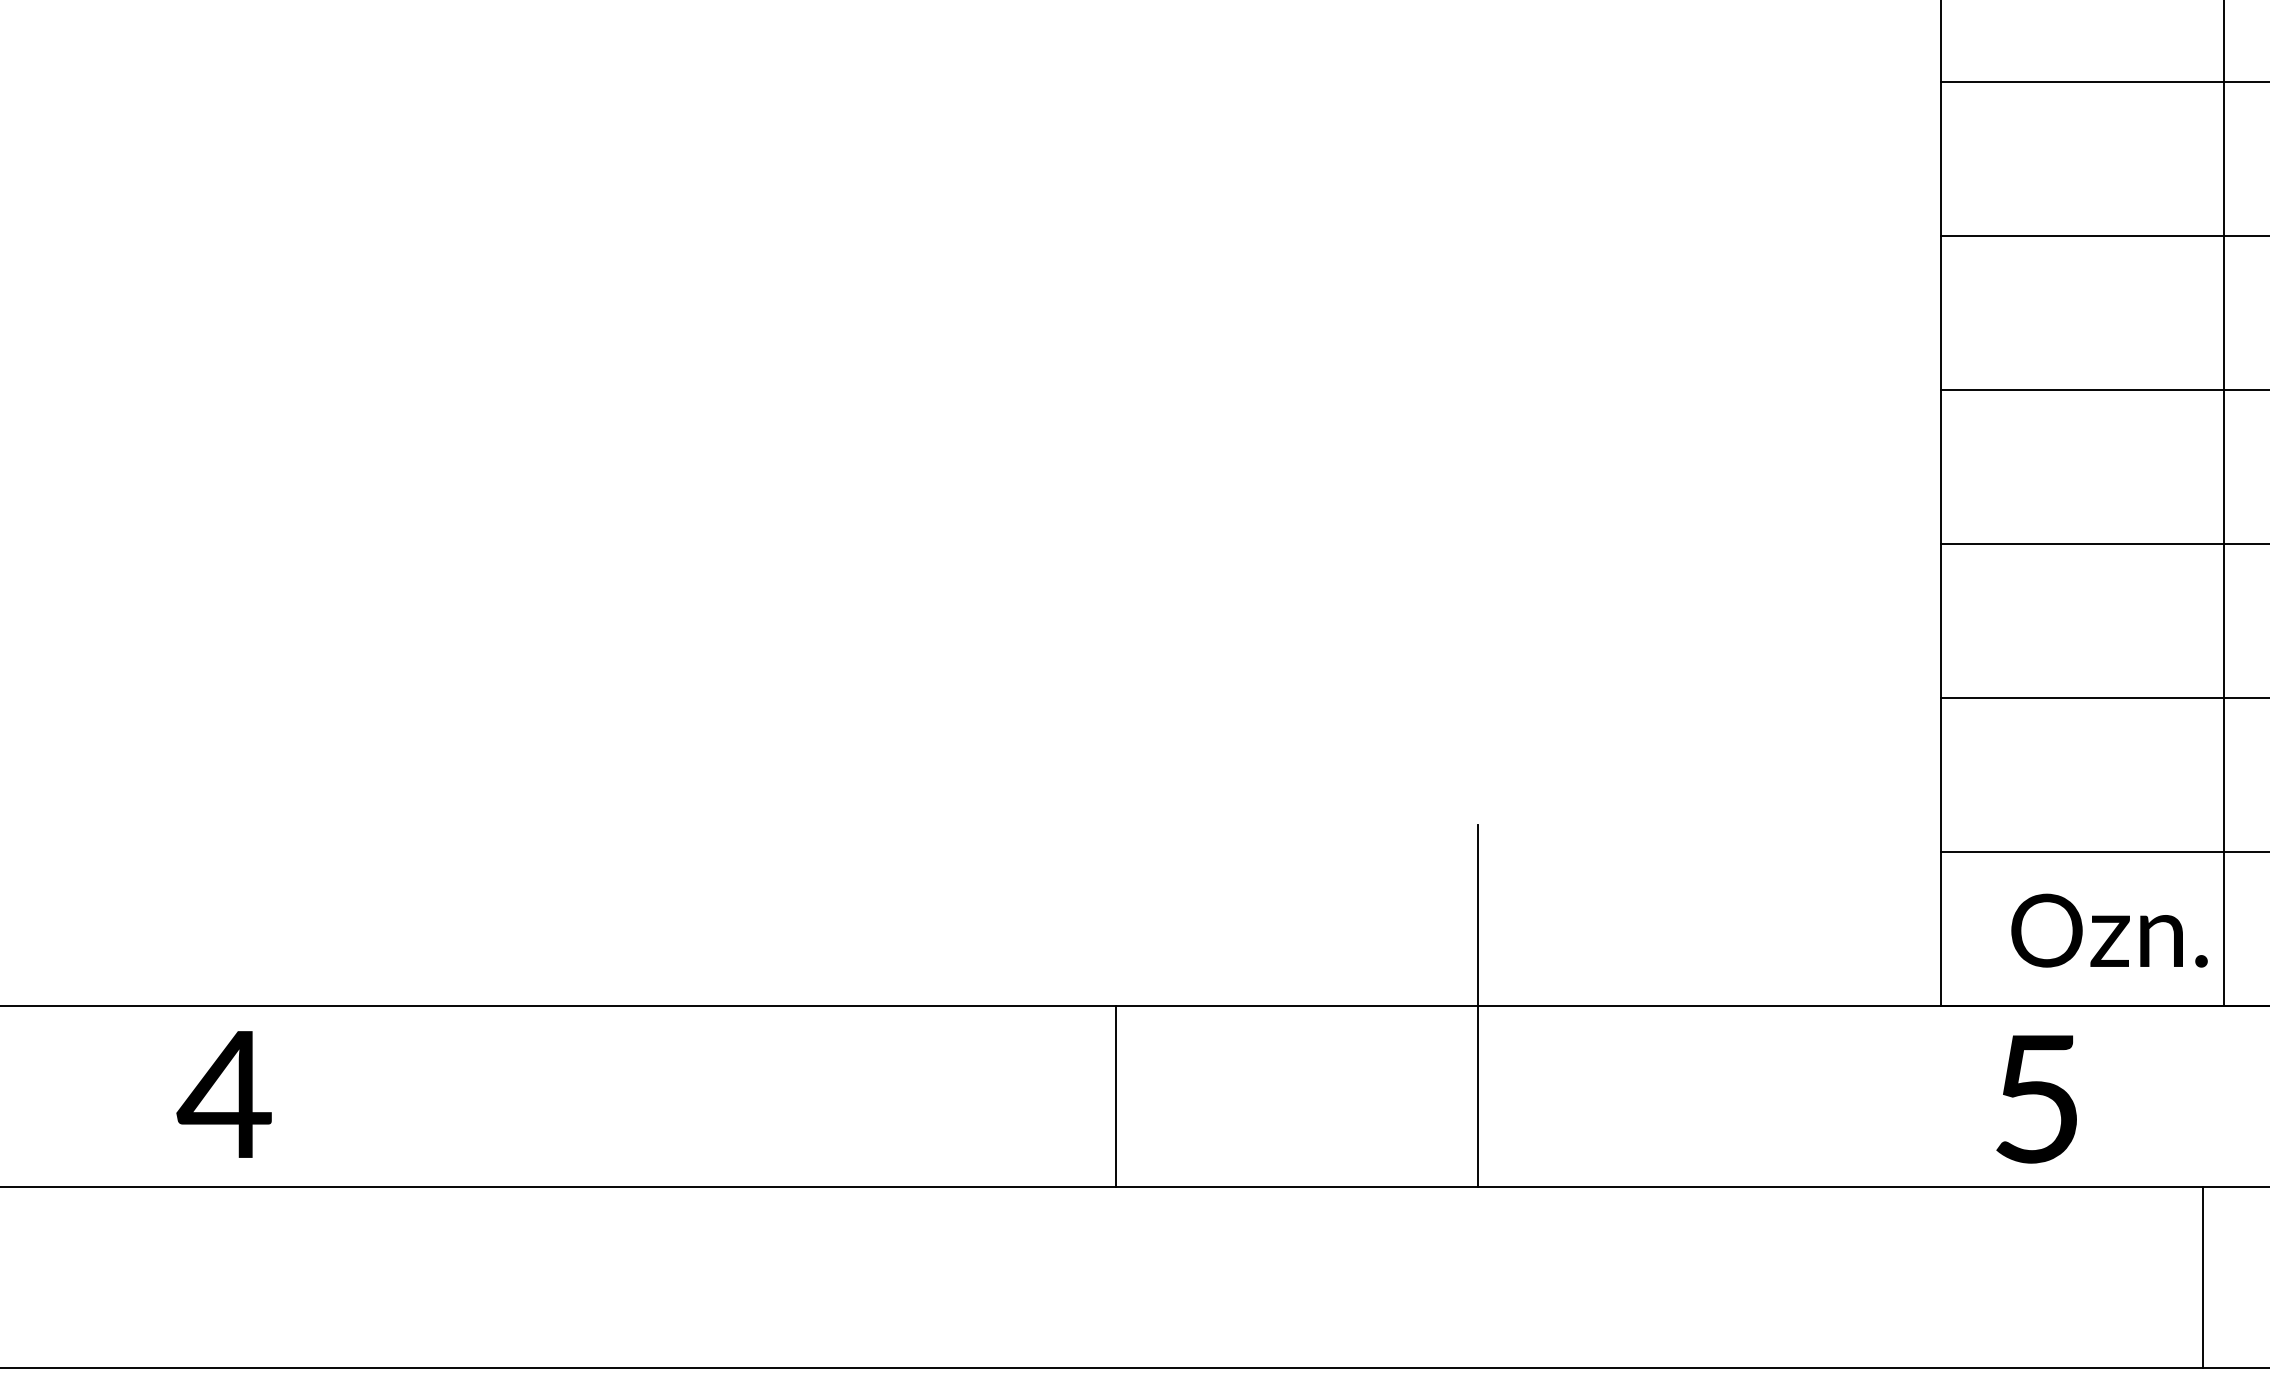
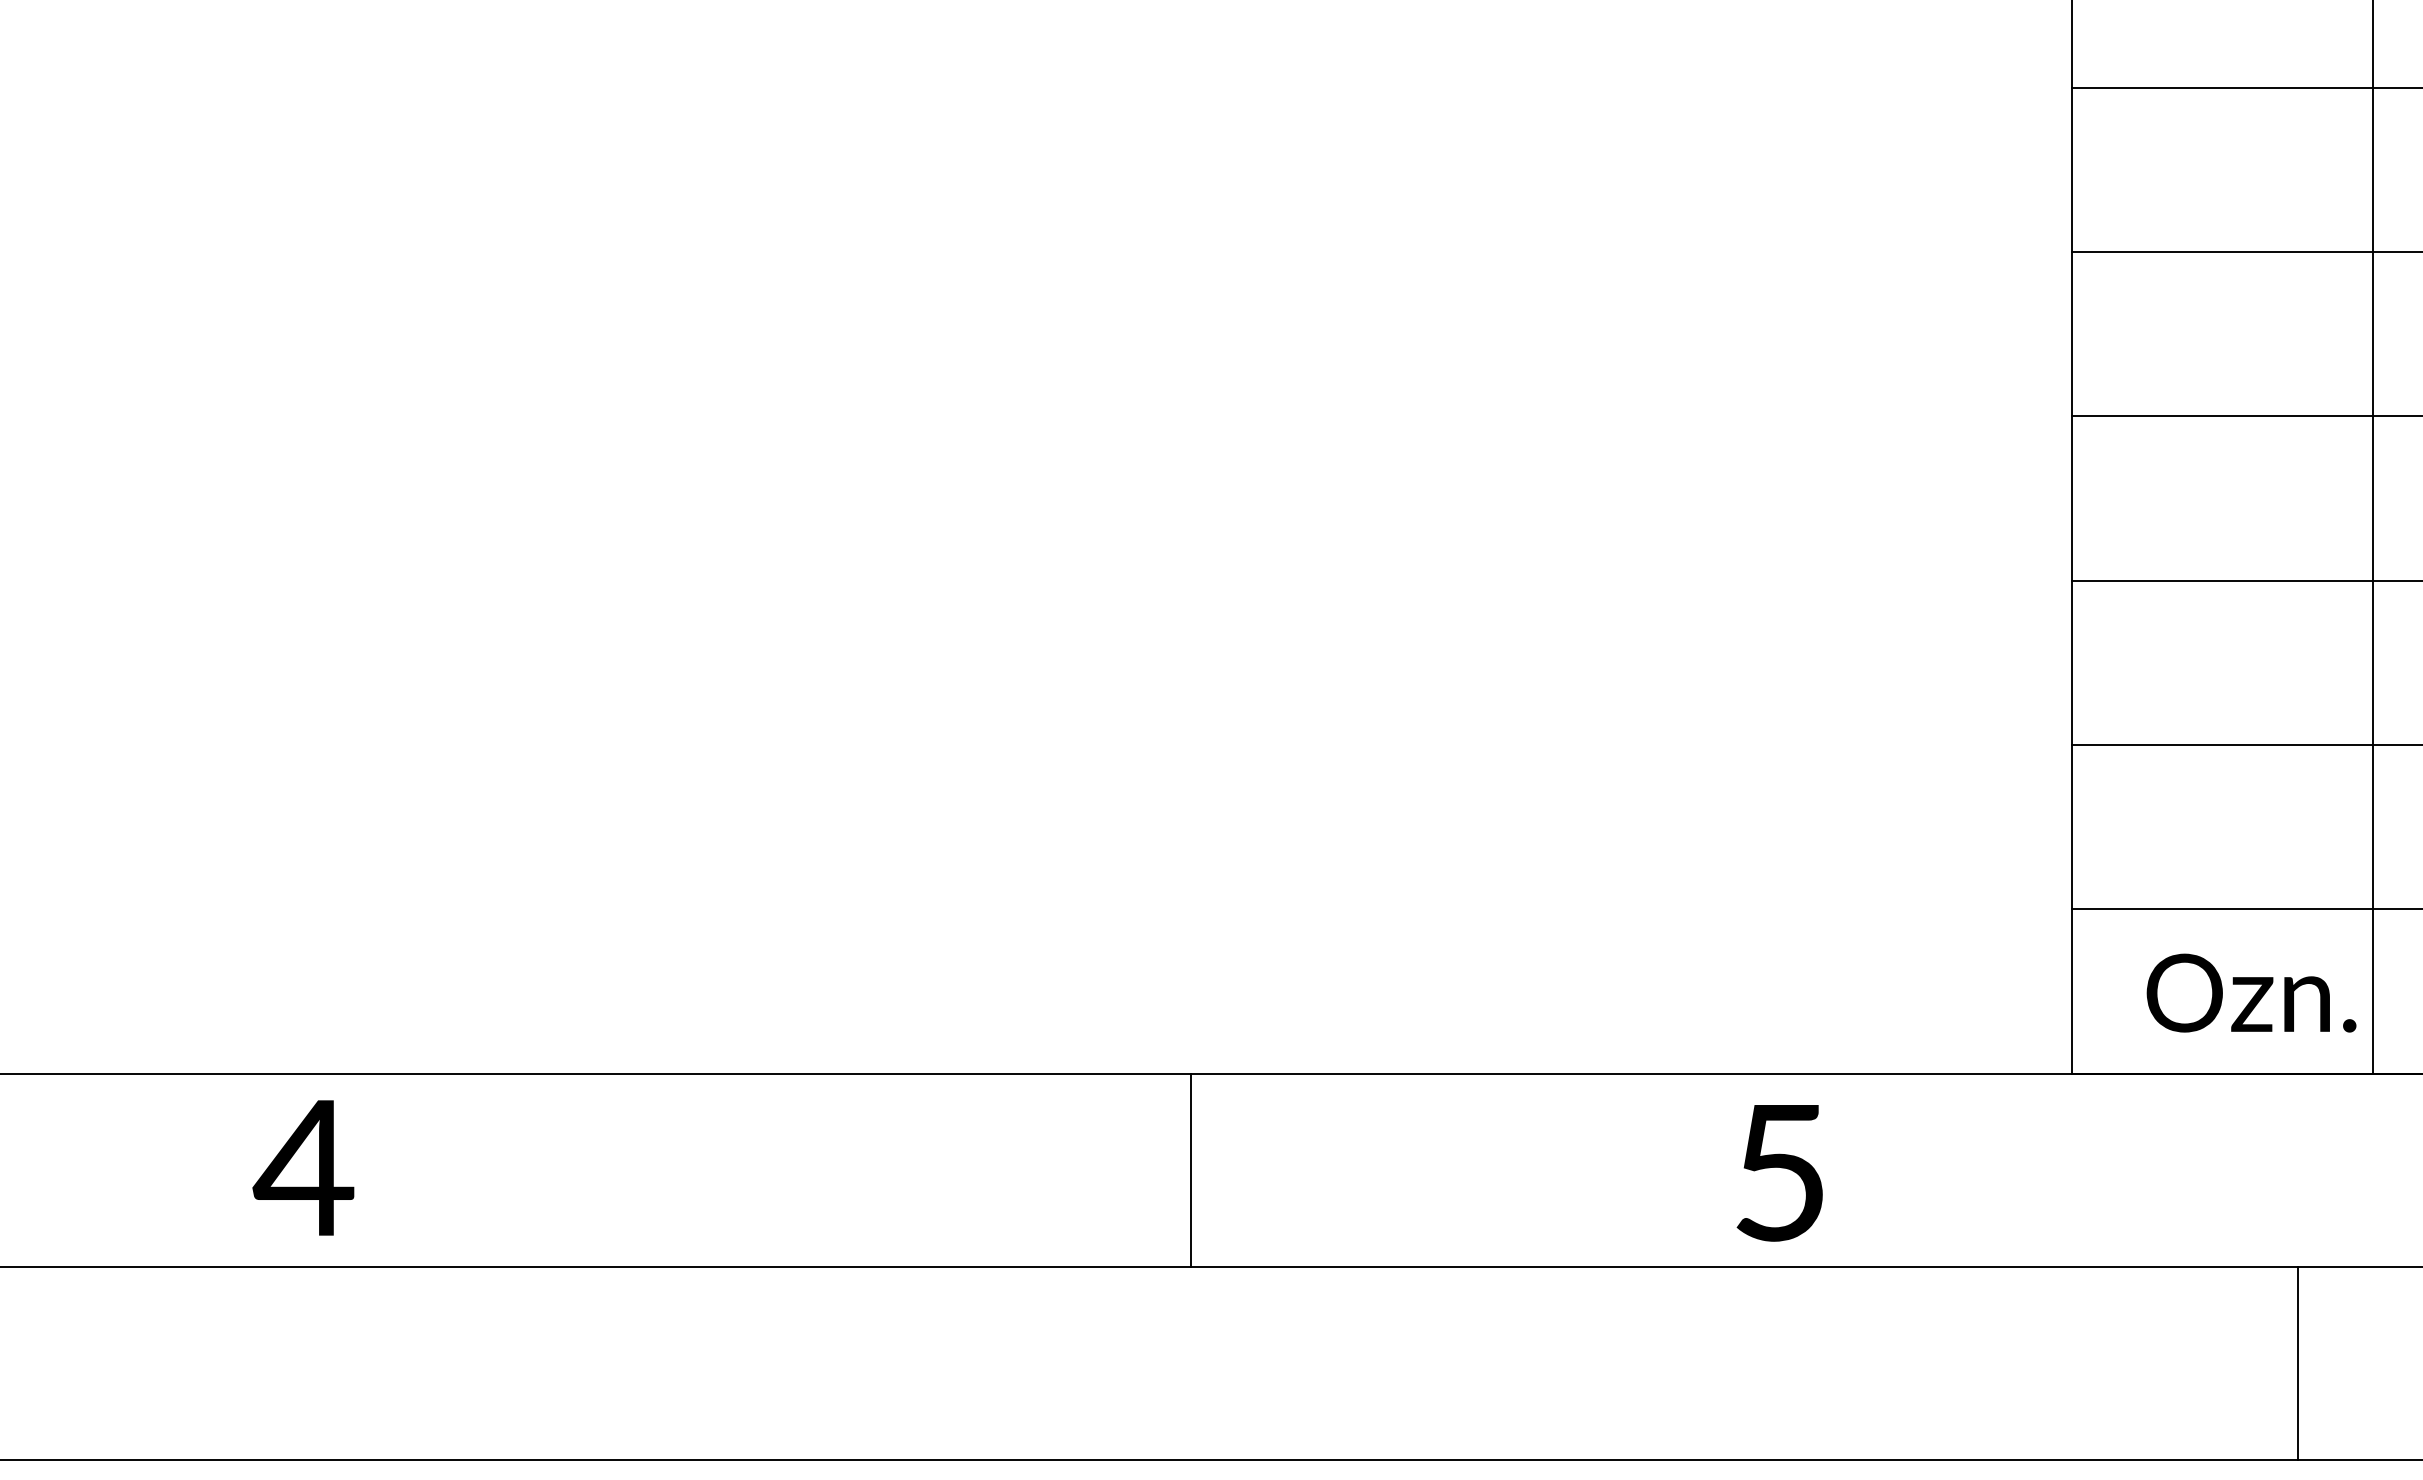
line: (1477, 1005) -> (1577, 1073), removed
text: (224, 1094) -> (303, 1167), moved
text: (2036, 1099) -> (1779, 1173), moved
line: (2202, 1277) -> (2297, 1363), moved

